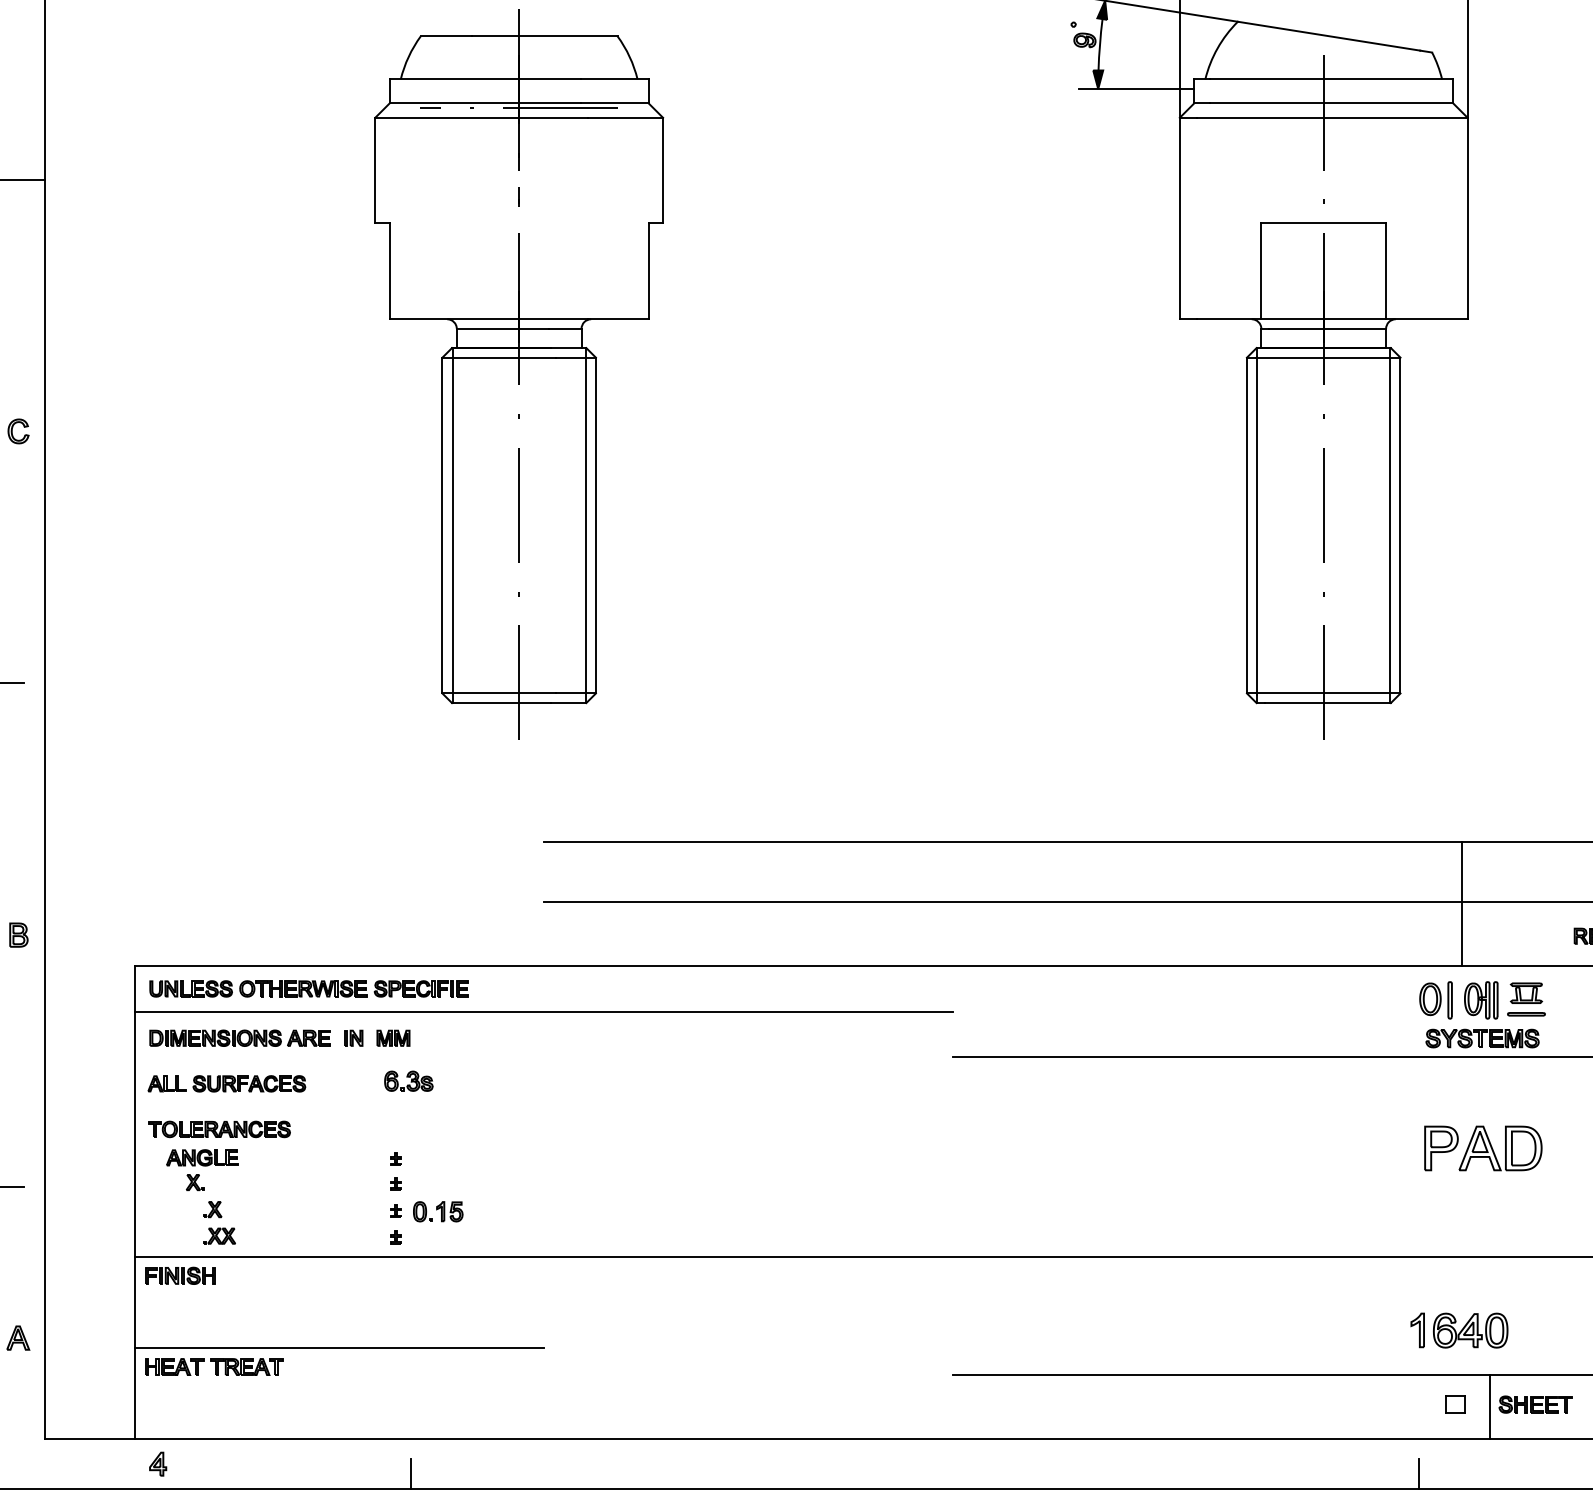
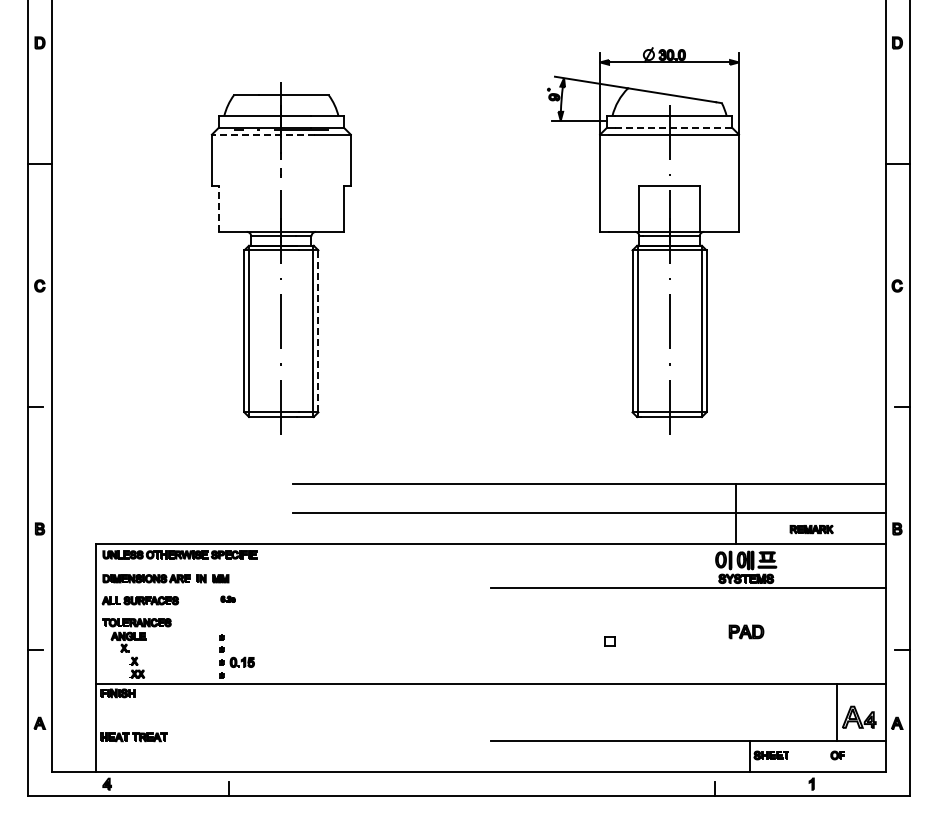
line: (1331, 102) -> (673, 127), solid -> dashed
line: (480, 117) -> (262, 134), solid -> dashed
line: (388, 270) -> (218, 208), solid -> dashed
line: (596, 523) -> (318, 330), solid -> dashed
line: (544, 1010) -> (293, 565), removed
part: (407, 1079) -> (227, 598), size x0.6
part: (1483, 1147) -> (746, 631), size x0.6
part: (1460, 1330) -> (735, 719), removed
line: (339, 1348) -> (194, 728), removed
part: (1454, 1404) -> (609, 641), moved

